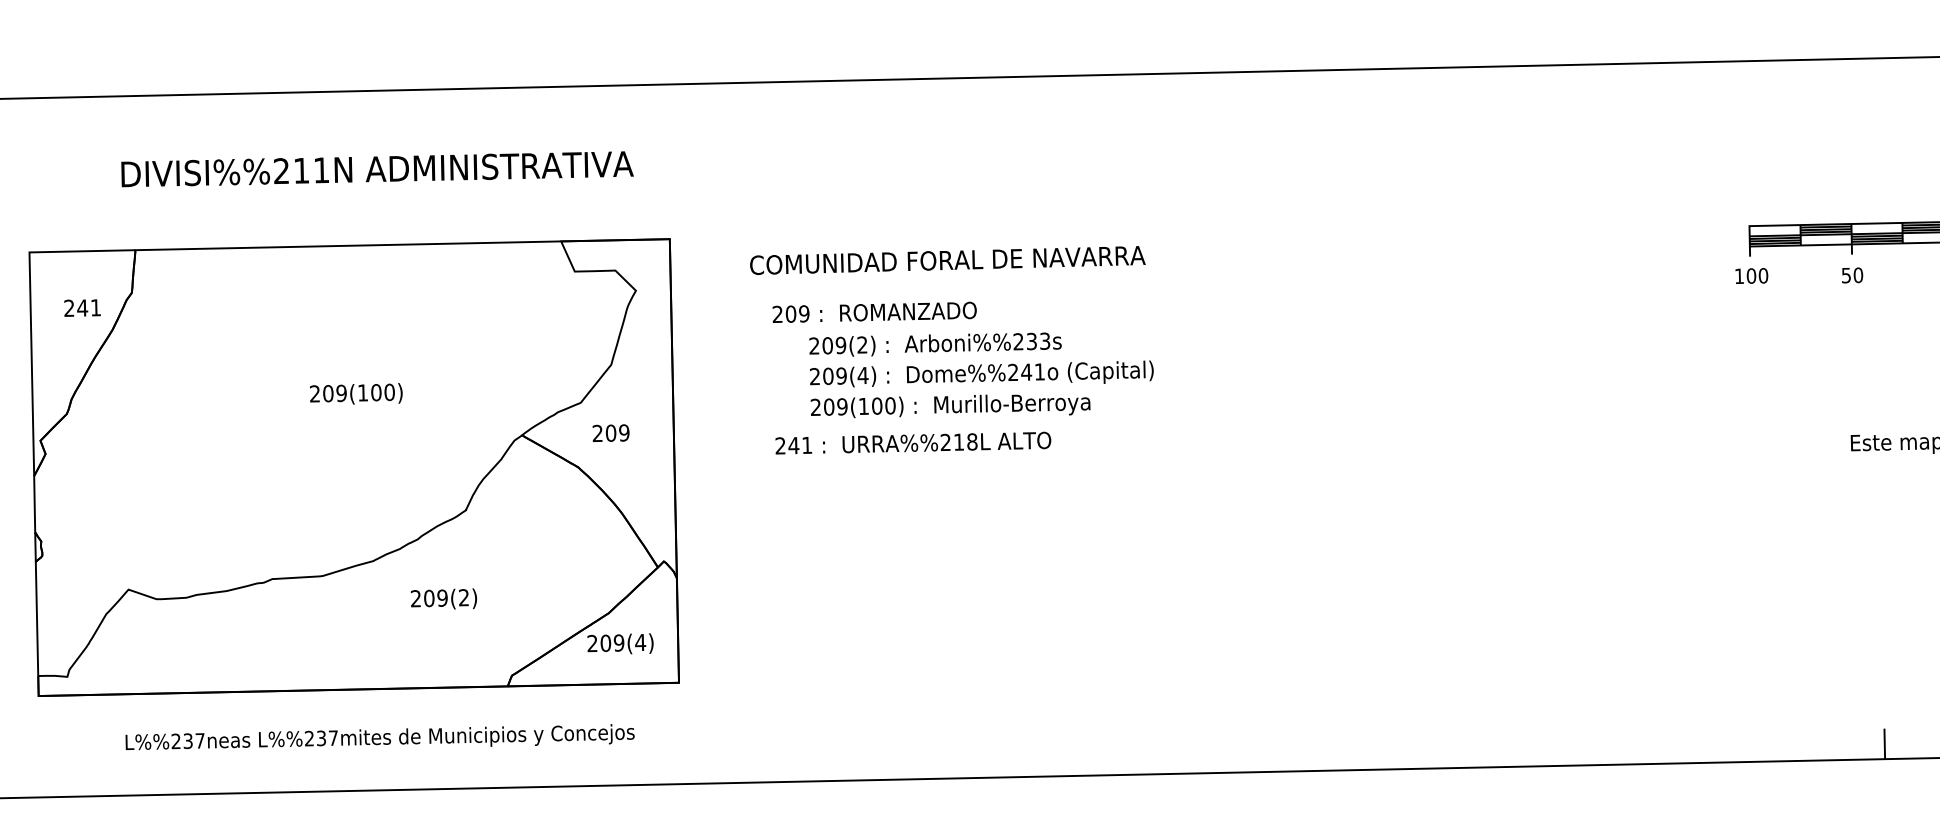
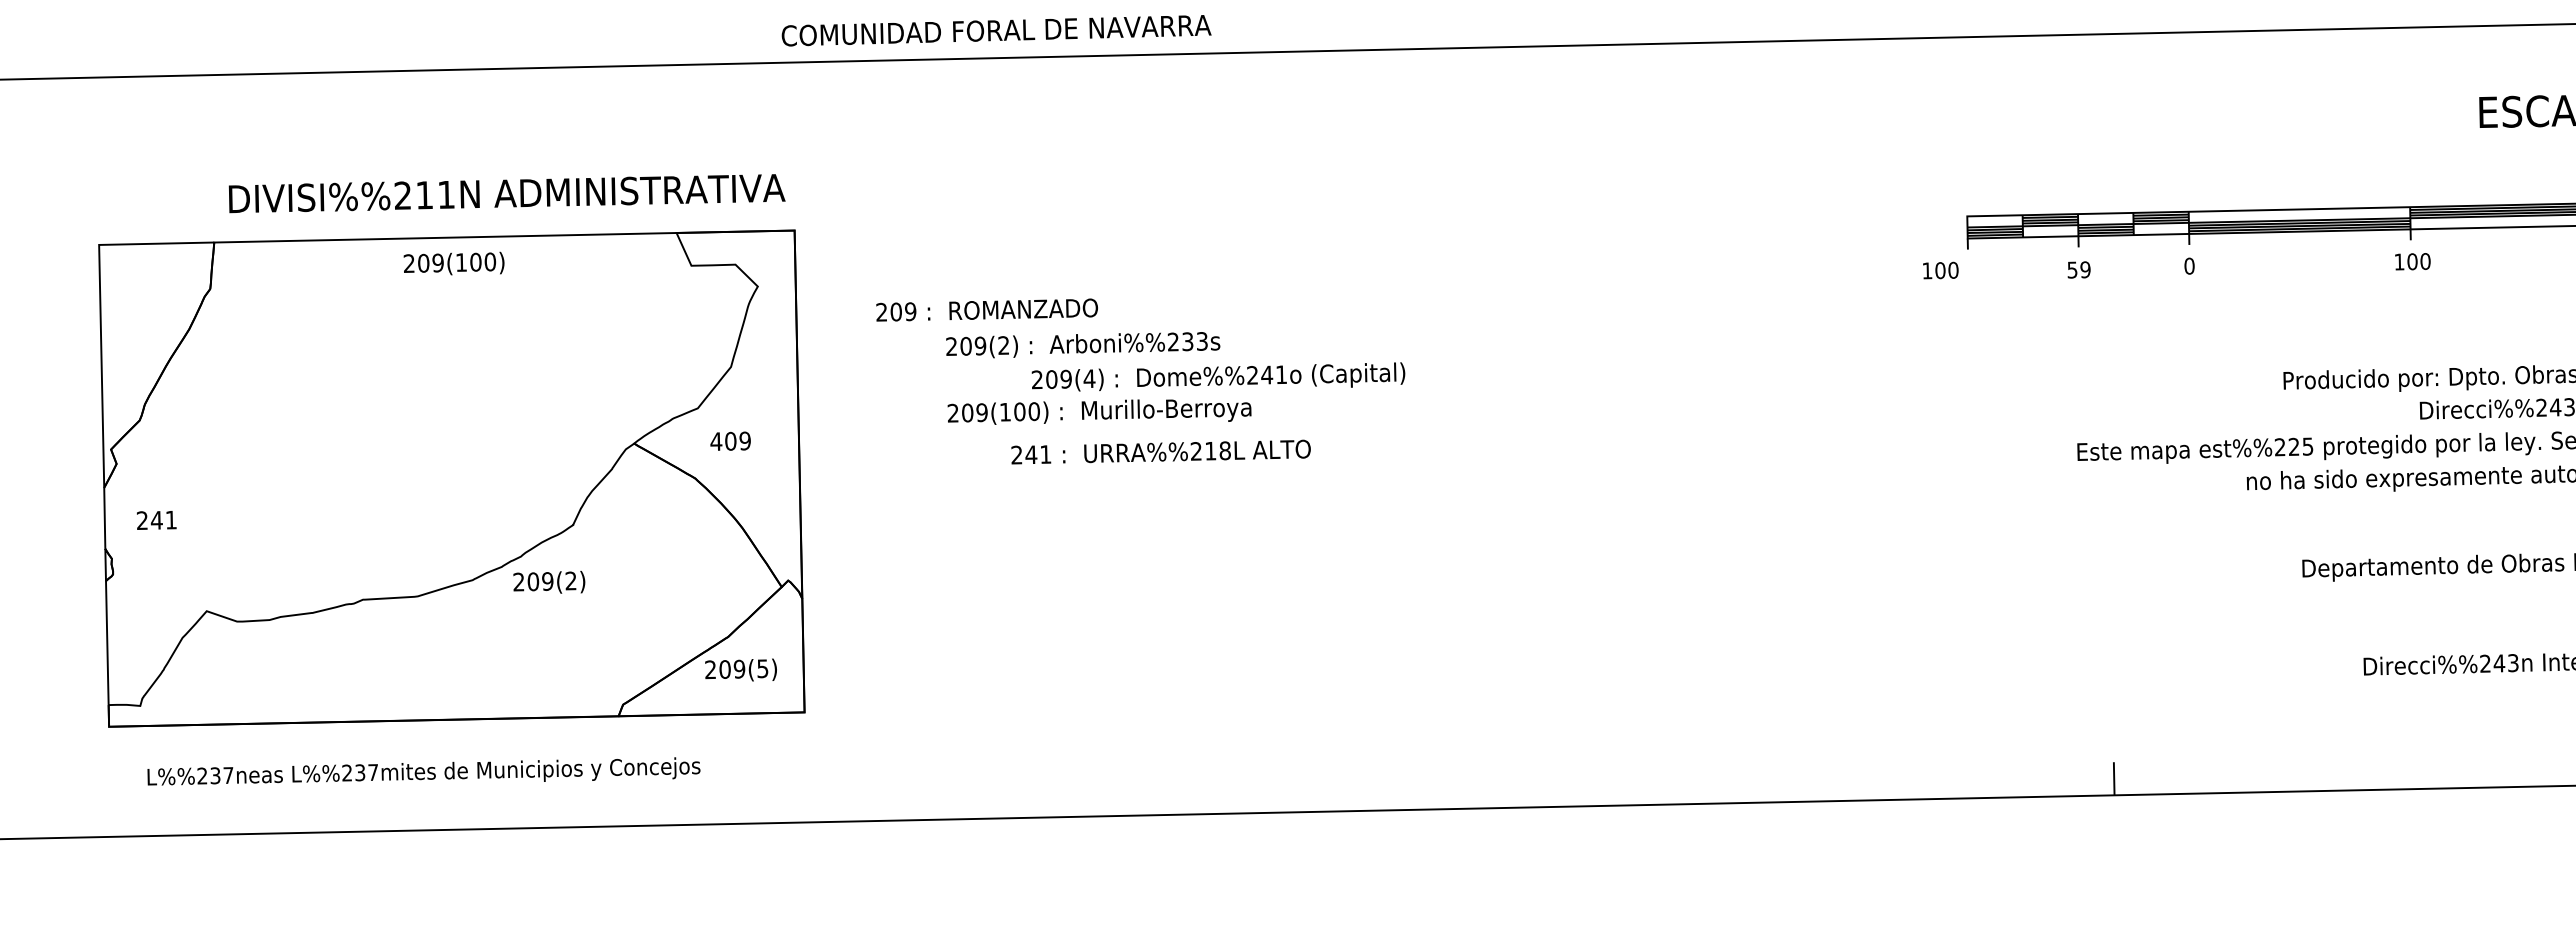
text: (376, 169) -> (506, 193), moved
text: (947, 260) -> (996, 30), moved
text: (1751, 275) -> (1940, 270), moved
text: (1858, 275) -> (2085, 269), 50 -> 59
text: (82, 308) -> (156, 520), moved
text: (874, 311) -> (986, 309), moved
text: (981, 373) -> (1218, 376), moved
text: (355, 393) -> (453, 263), moved
text: (597, 433) -> (716, 441), 209 -> 409
text: (912, 442) -> (1160, 451), moved
text: (444, 599) -> (549, 582), moved
text: (640, 642) -> (762, 668), 209(4) -> 209(5)
text: (379, 737) -> (423, 771), moved

